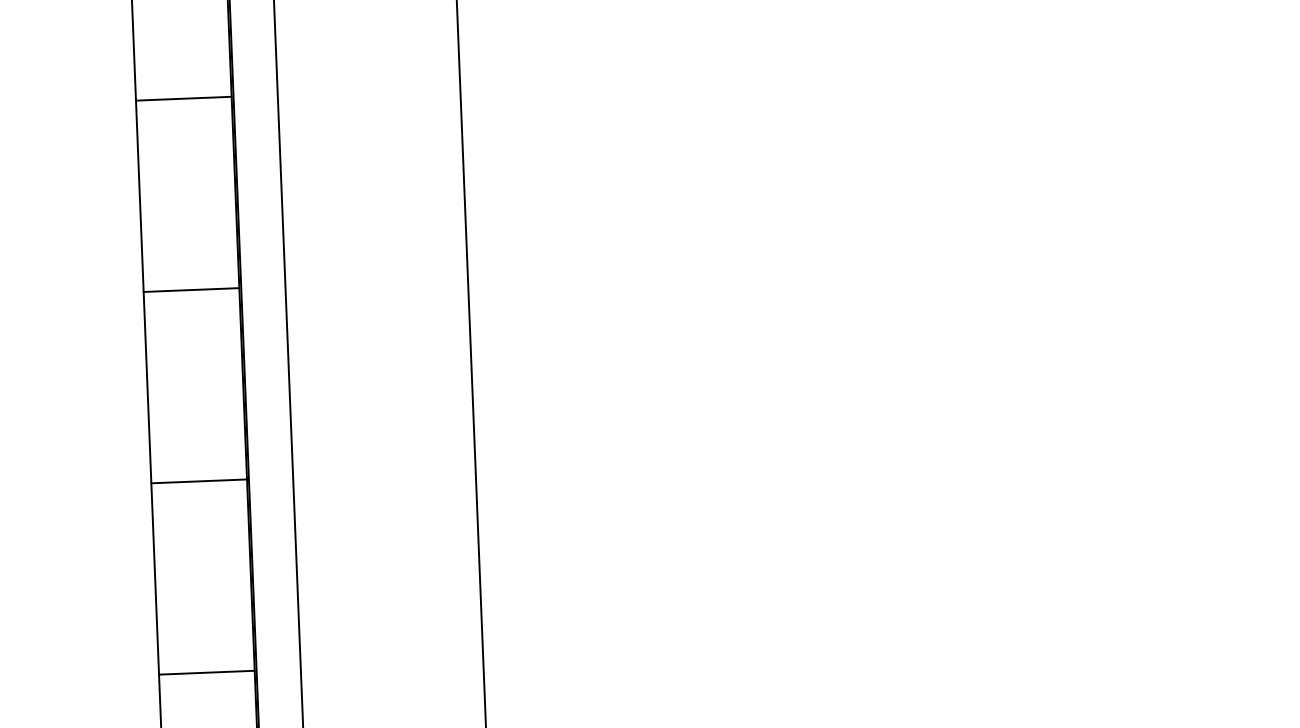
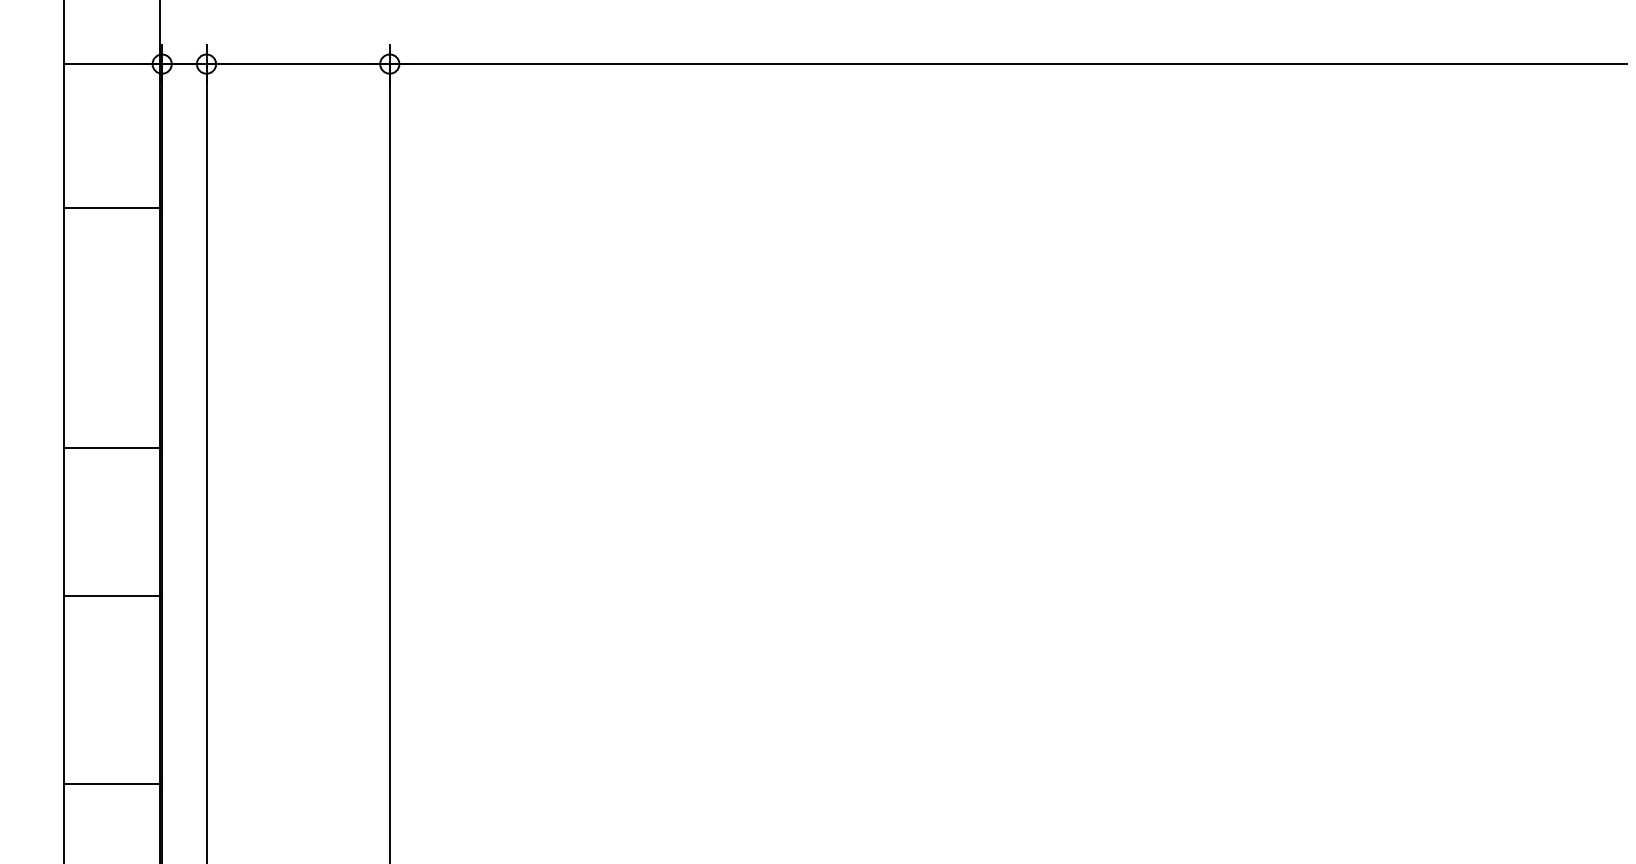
line: (184, 98) -> (112, 208), moved
line: (199, 481) -> (112, 596), moved
line: (207, 672) -> (112, 783), moved

